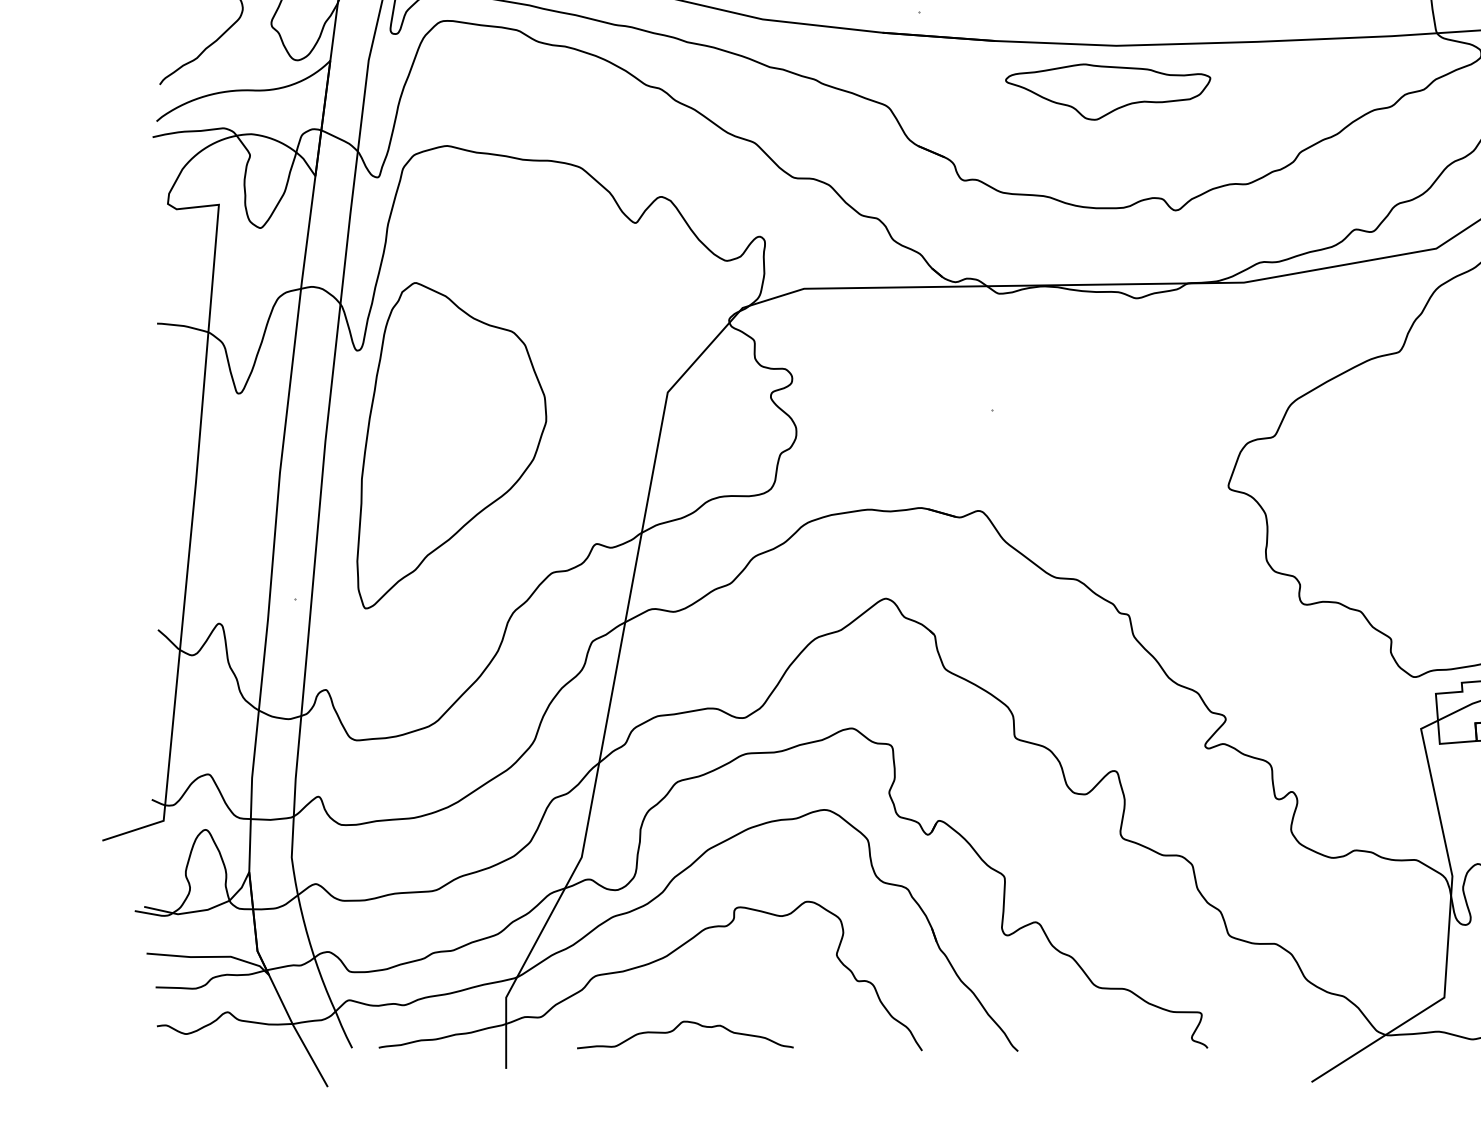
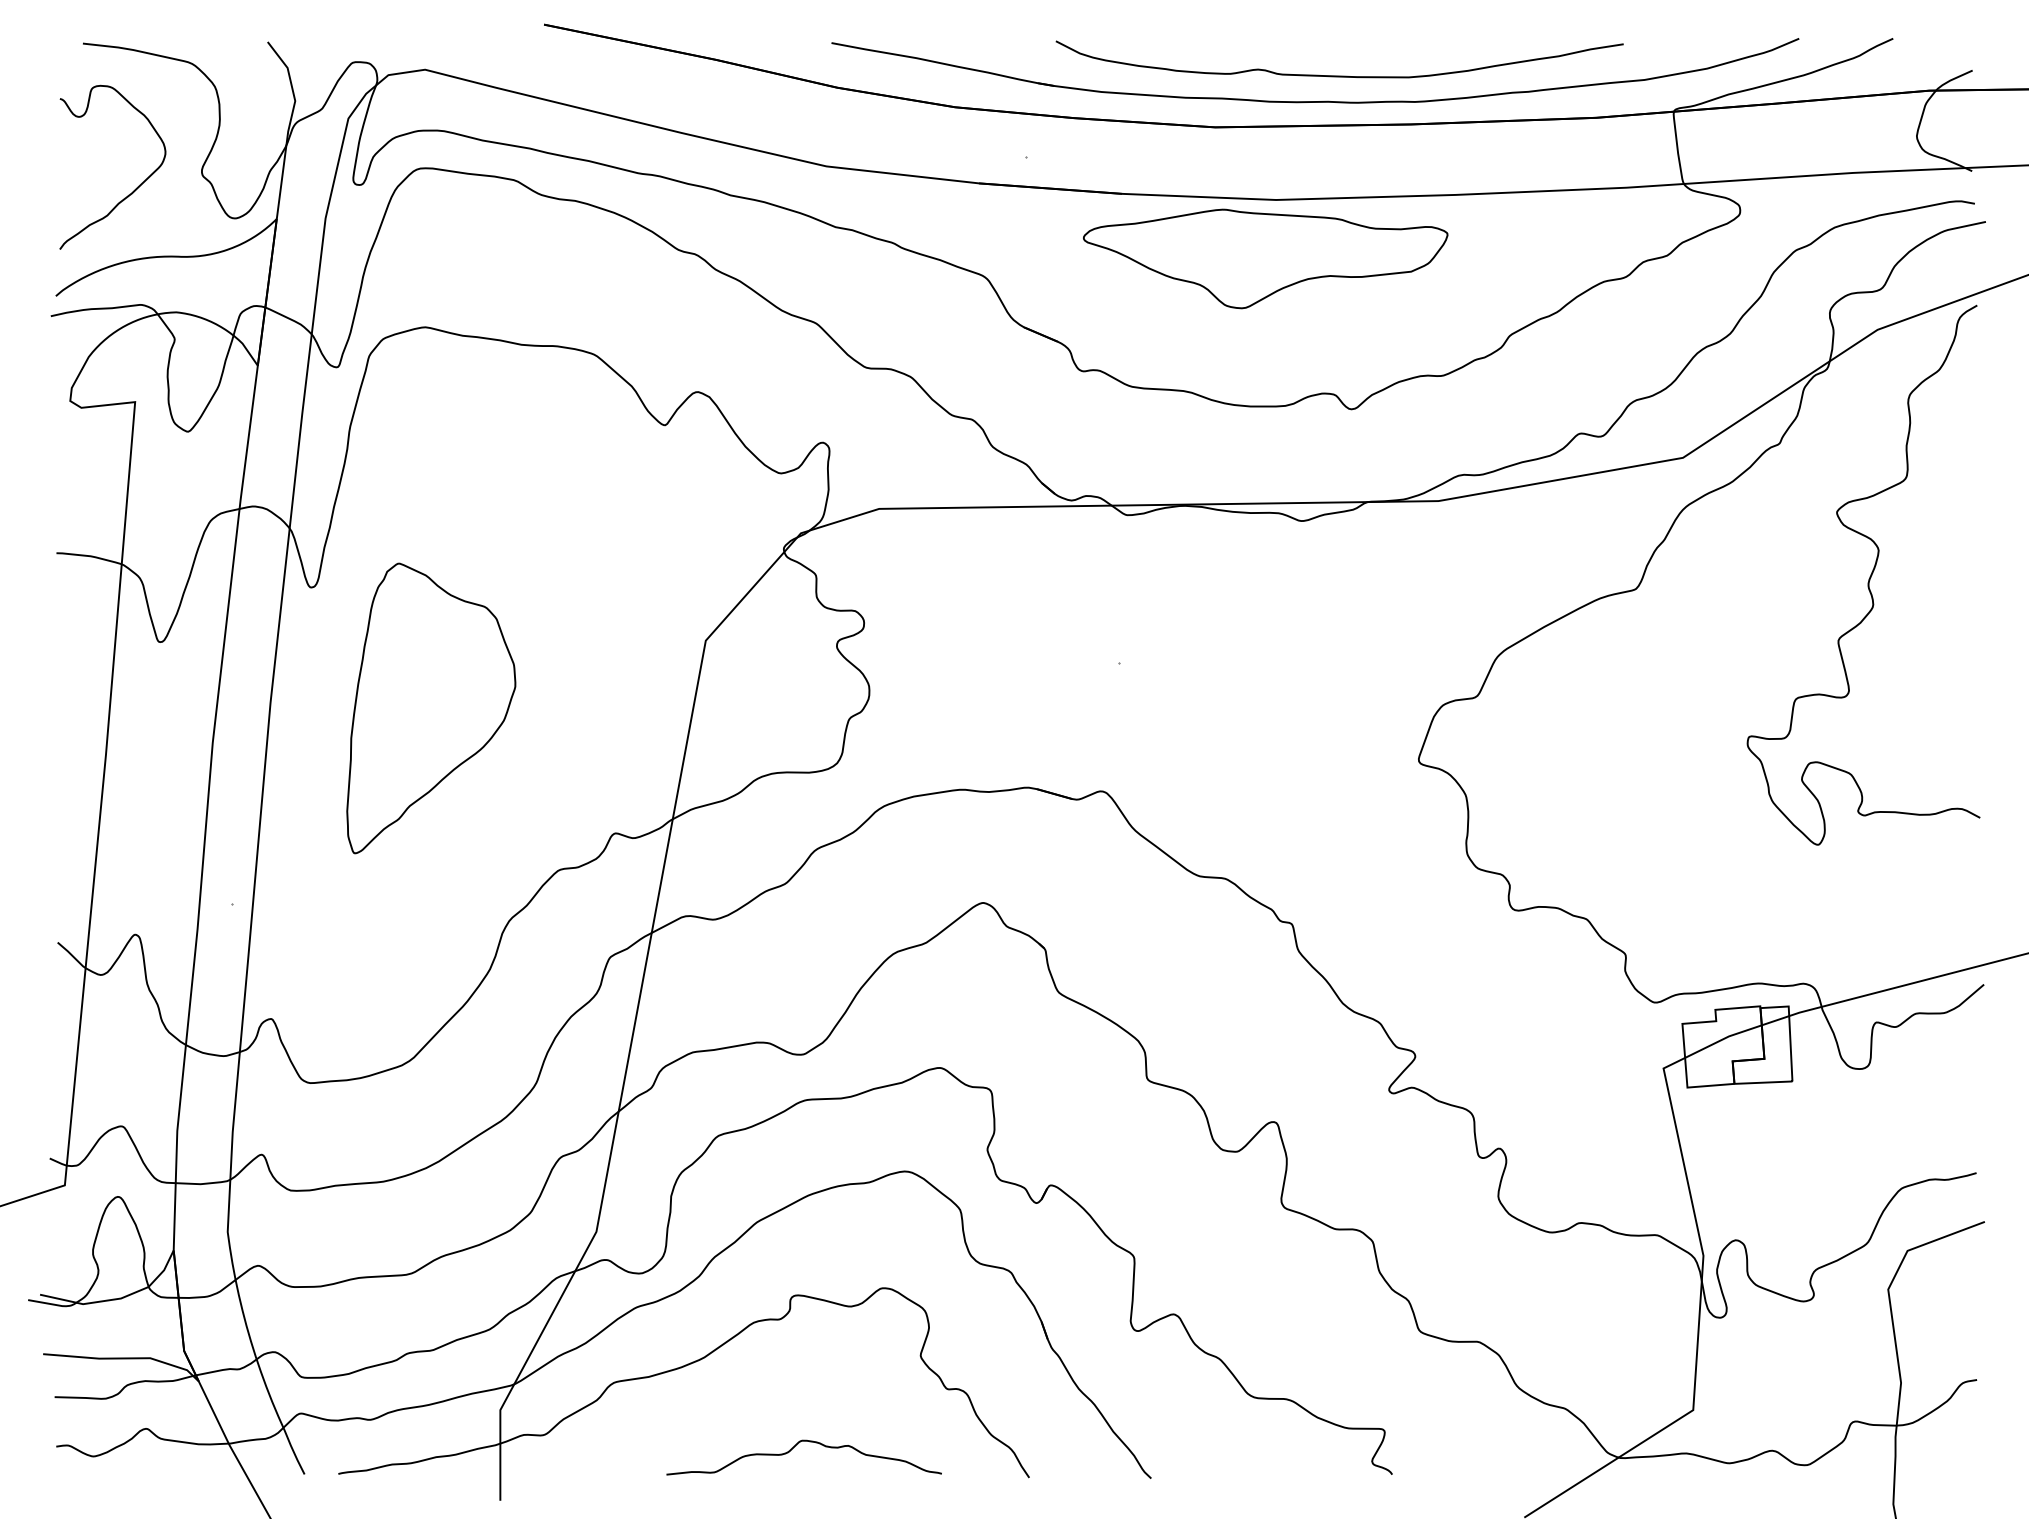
part: (1107, 91) -> (1265, 258), size x1.4
part: (452, 445) -> (431, 708), size x0.7
curve: (677, 1026) -> (794, 1447), moved

